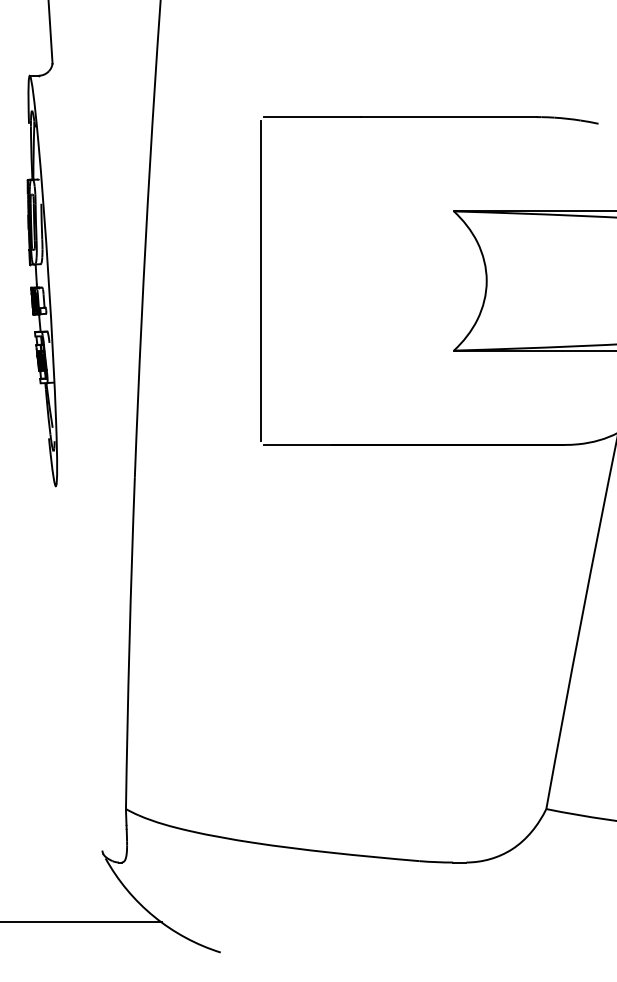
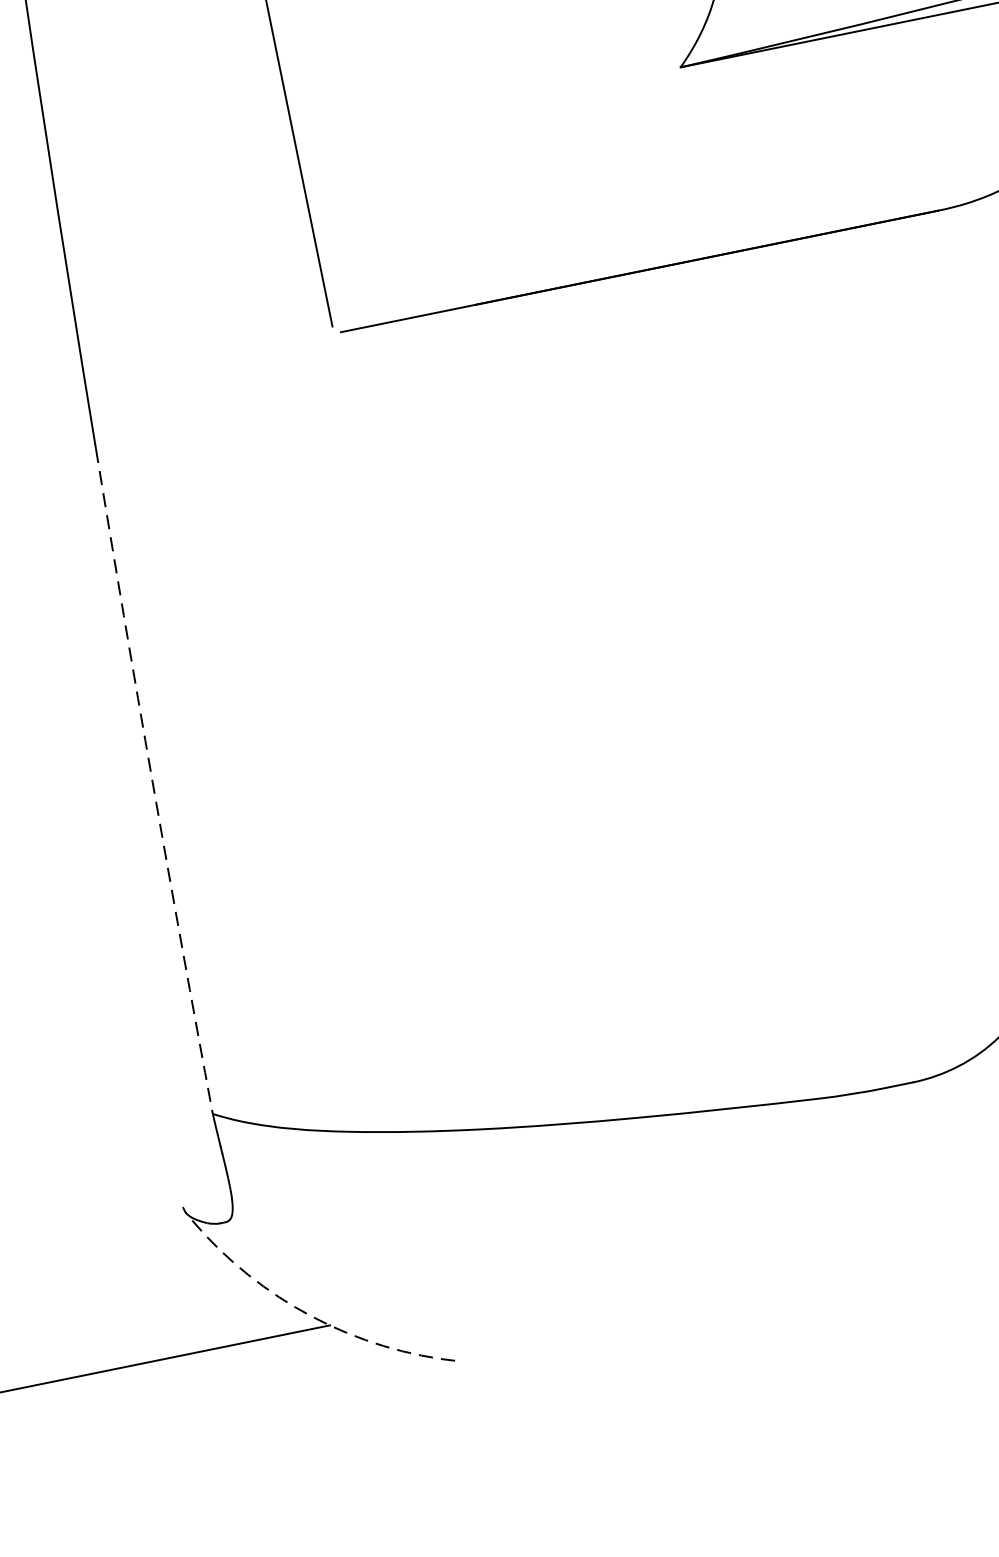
arc: (129, 643) -> (152, 782), solid -> dashed
arc: (154, 916) -> (313, 1316), solid -> dashed

